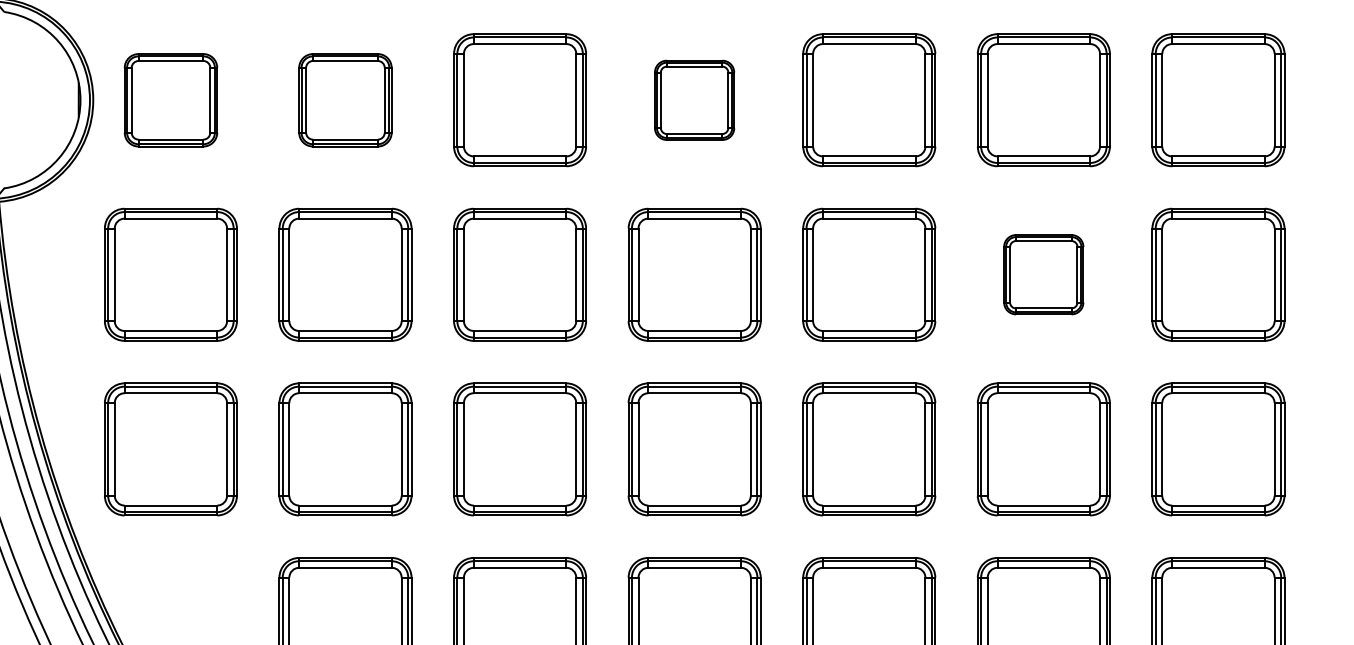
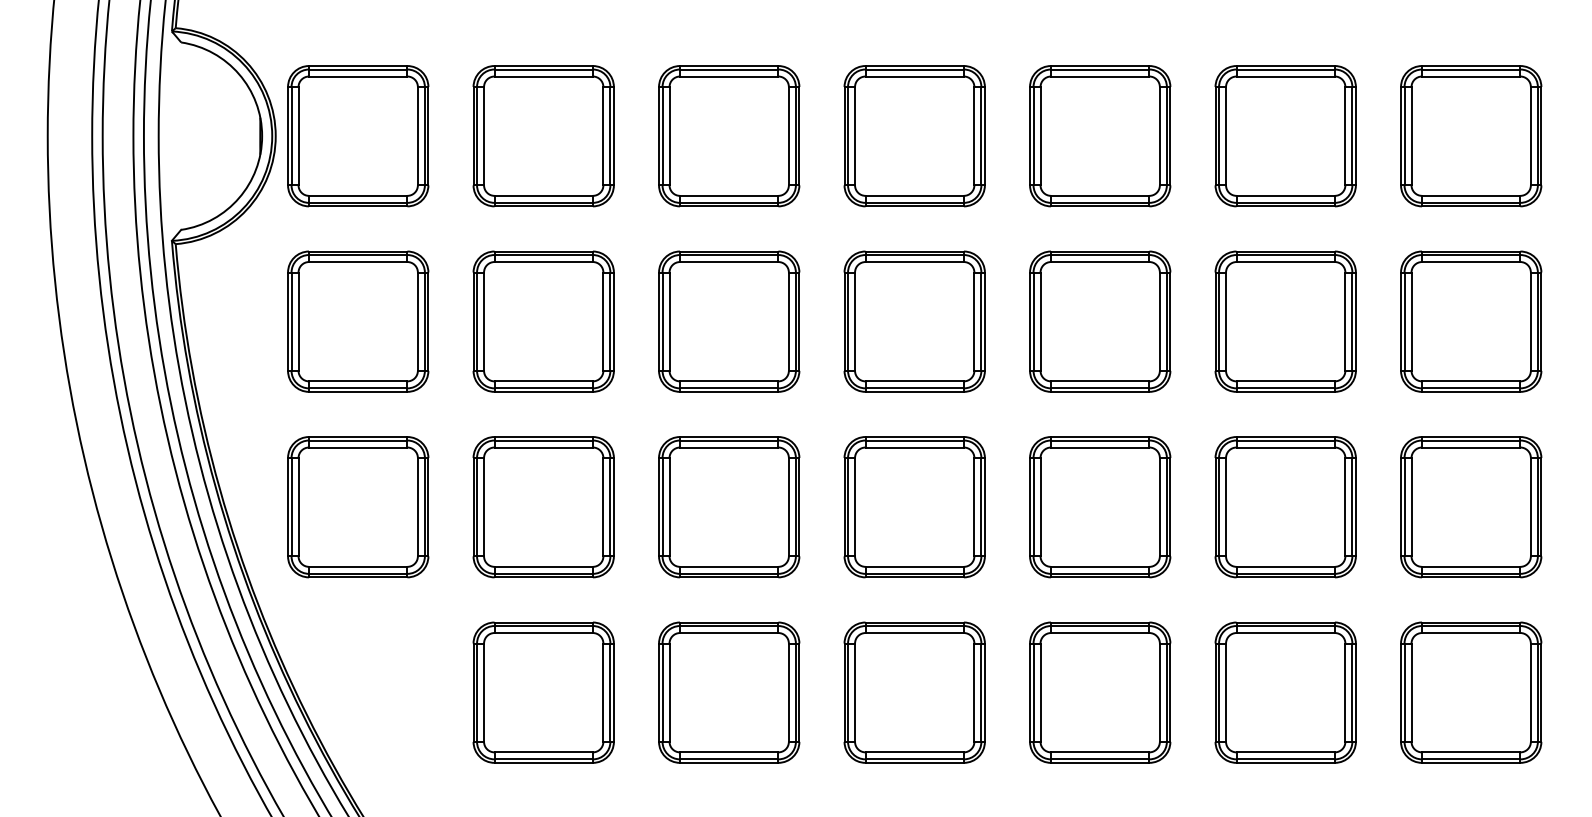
part: (171, 100) -> (358, 136), size x1.43
part: (345, 100) -> (543, 136), size x1.43
part: (694, 100) -> (914, 136), size x1.67
part: (1043, 274) -> (1285, 321), size x1.67

